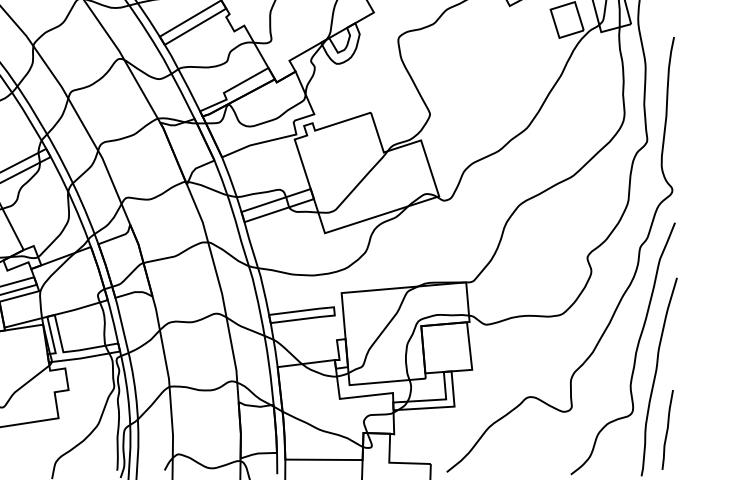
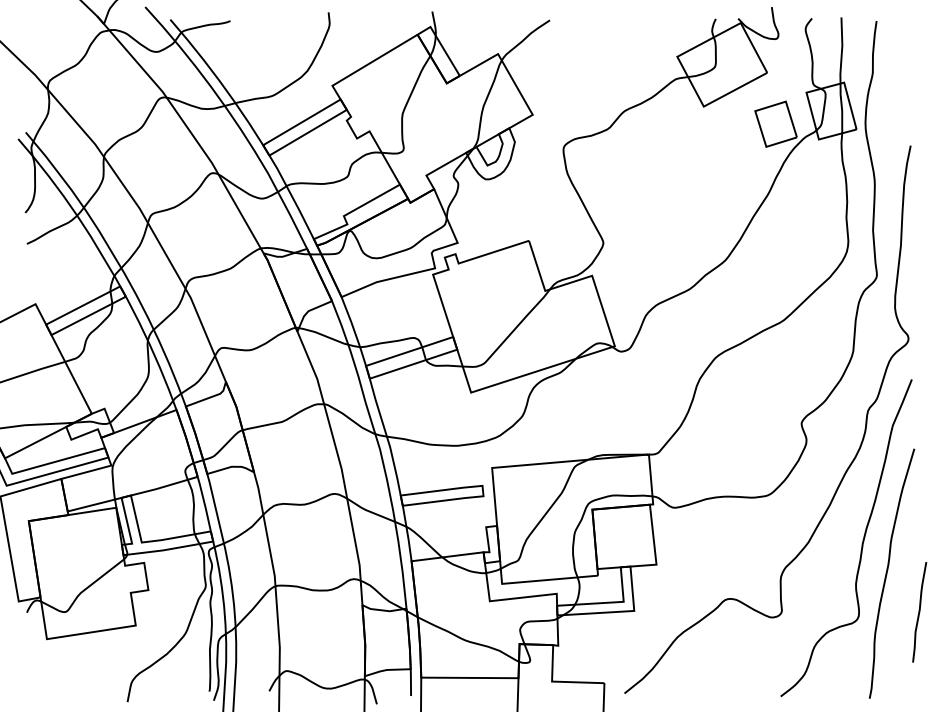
curve: (667, 430) -> (919, 612), moved

